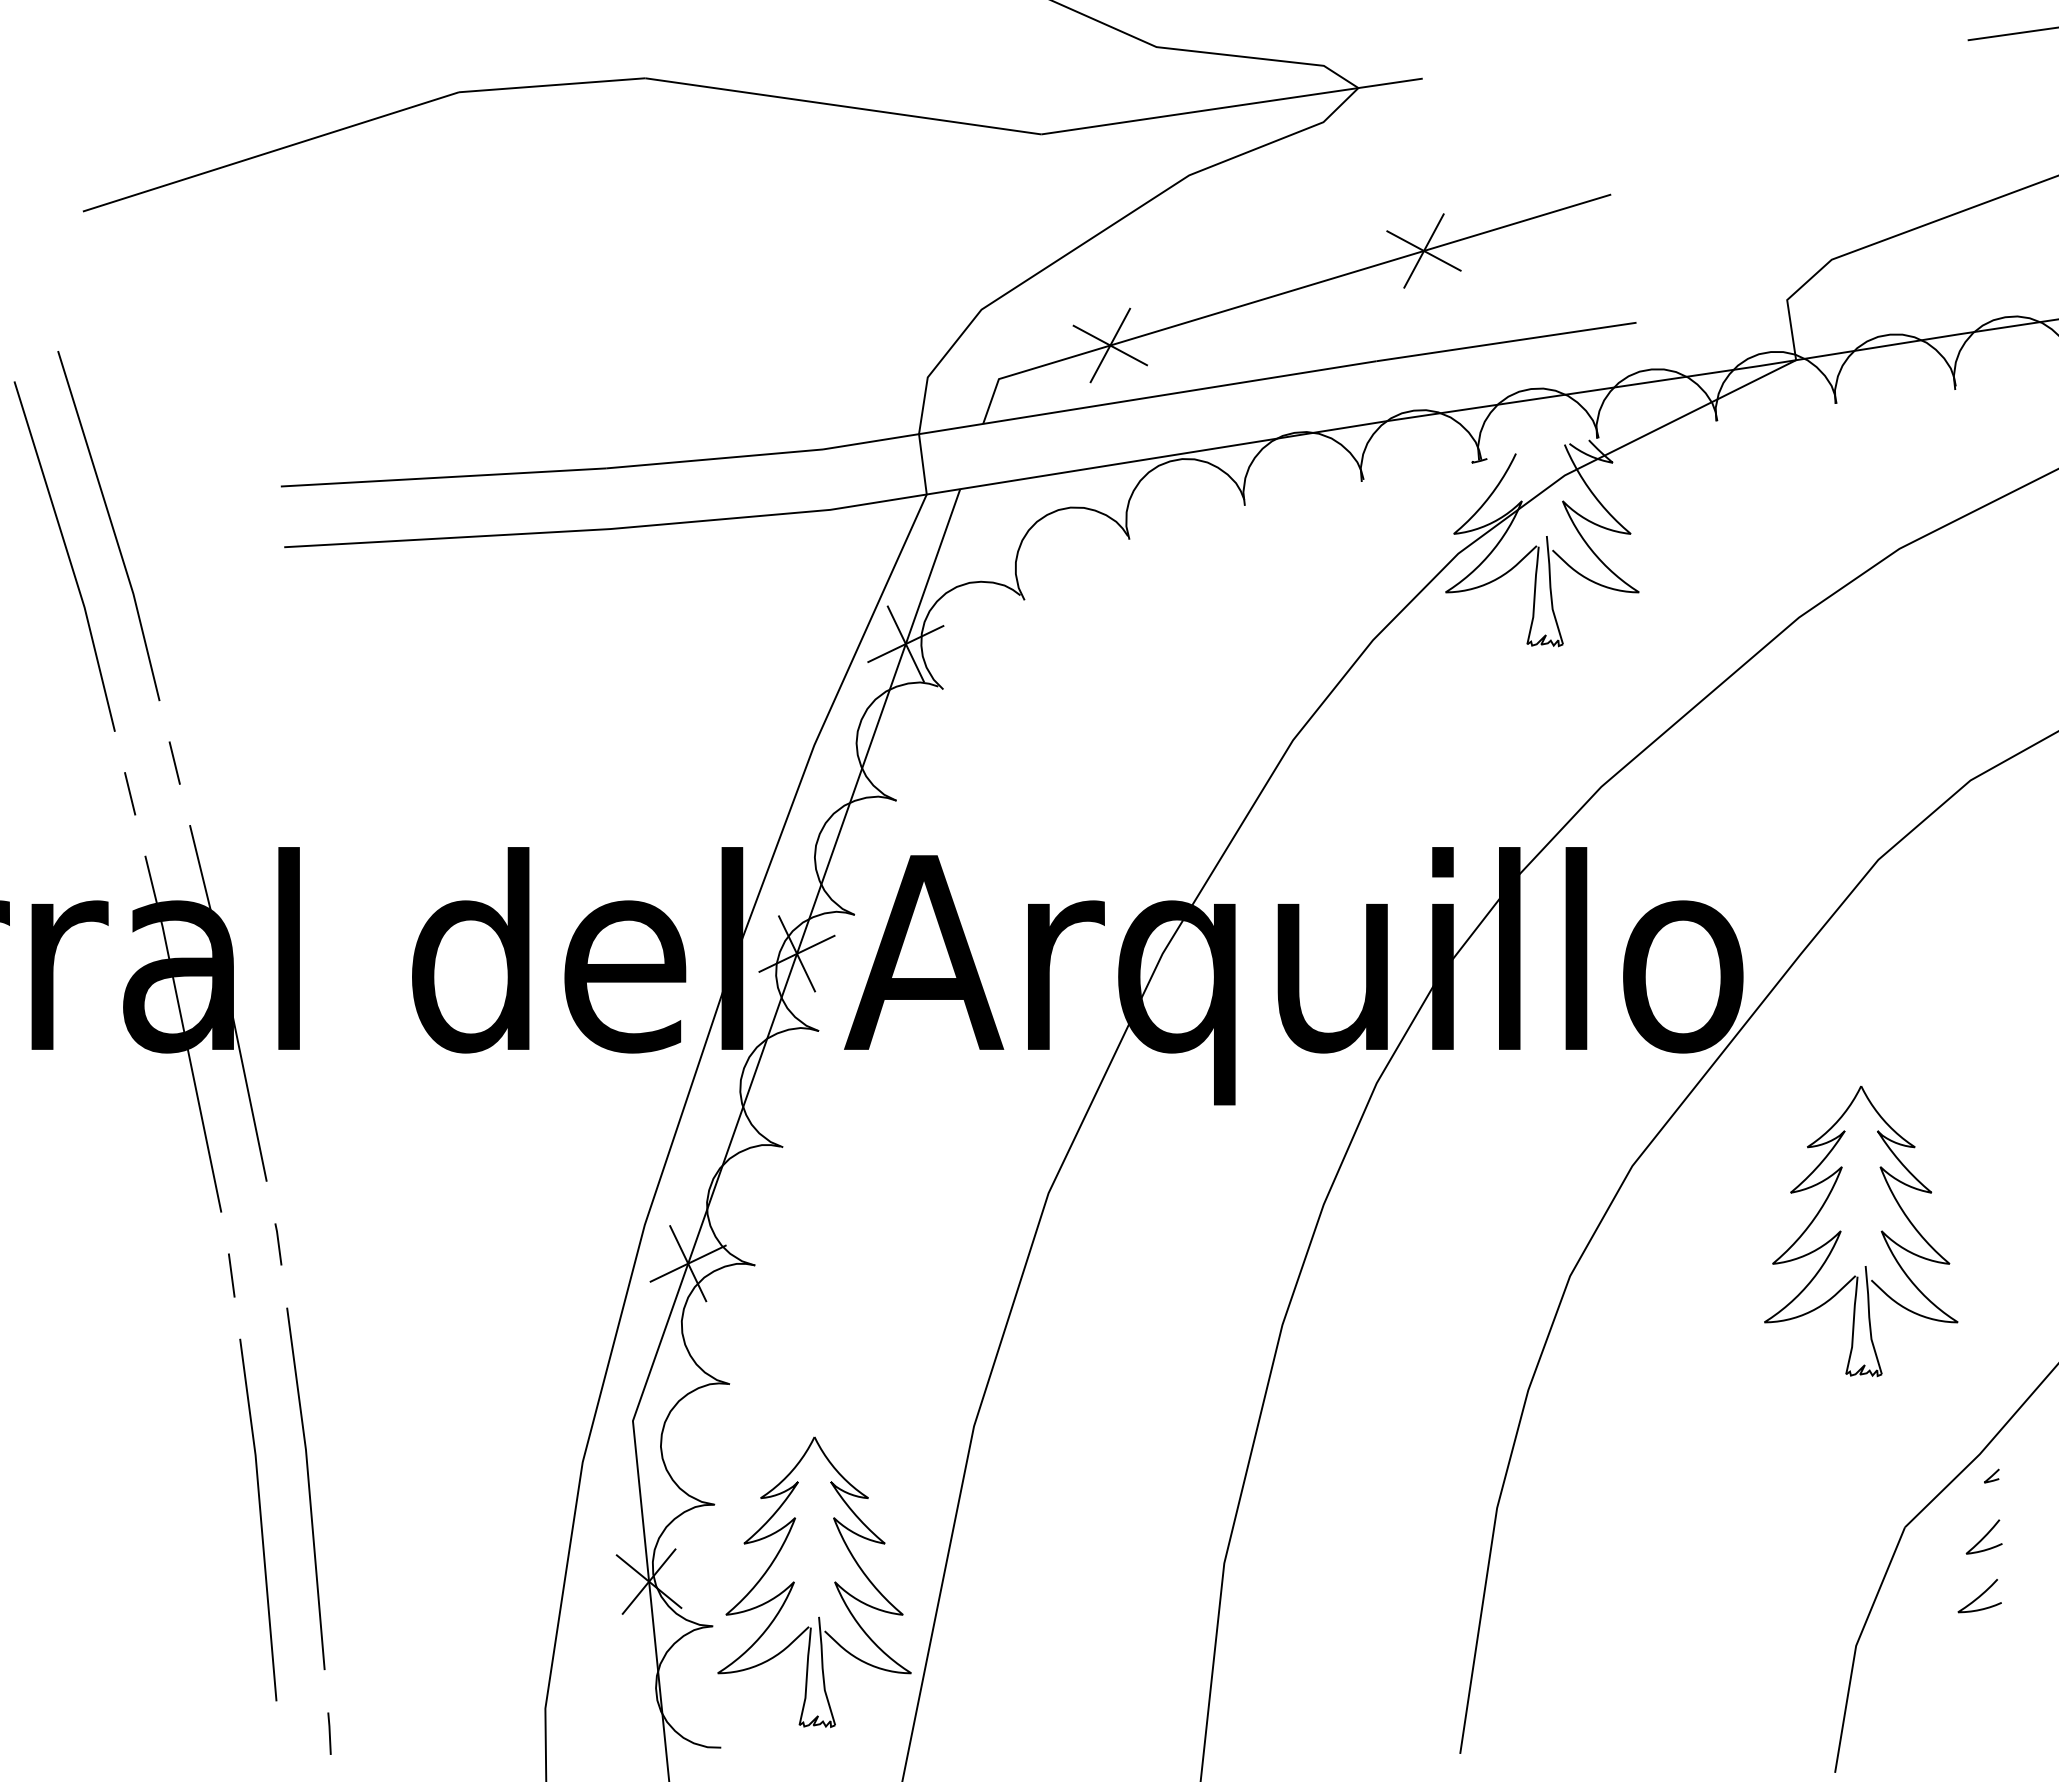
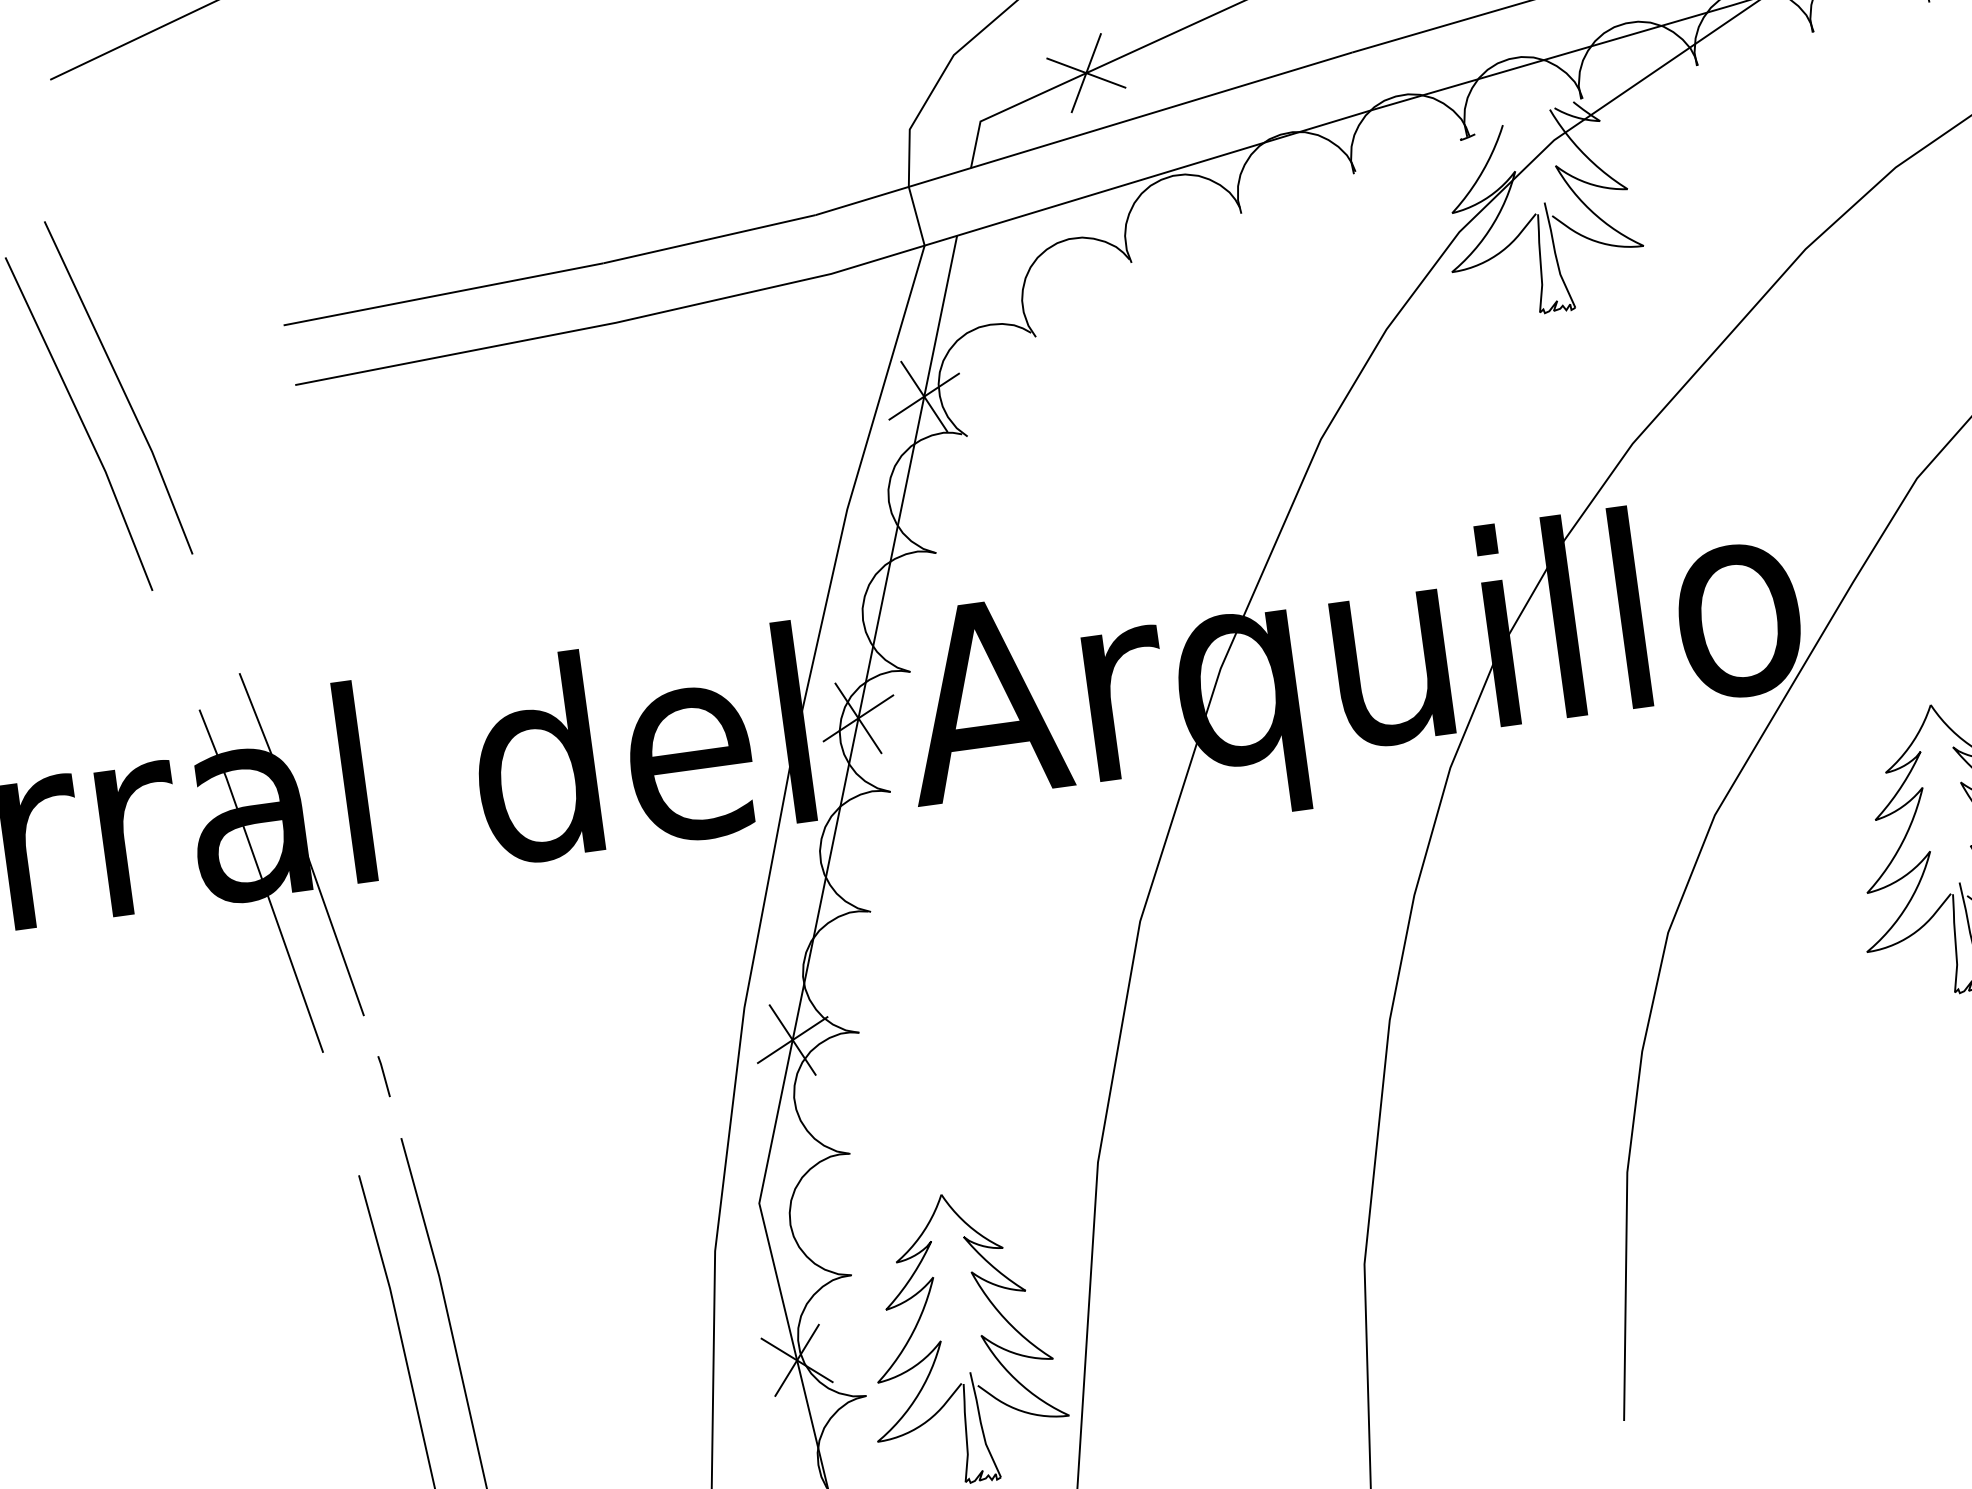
line: (174, 762) -> (215, 613), removed
line: (130, 793) -> (176, 649), removed
line: (231, 1275) -> (341, 1113), removed

